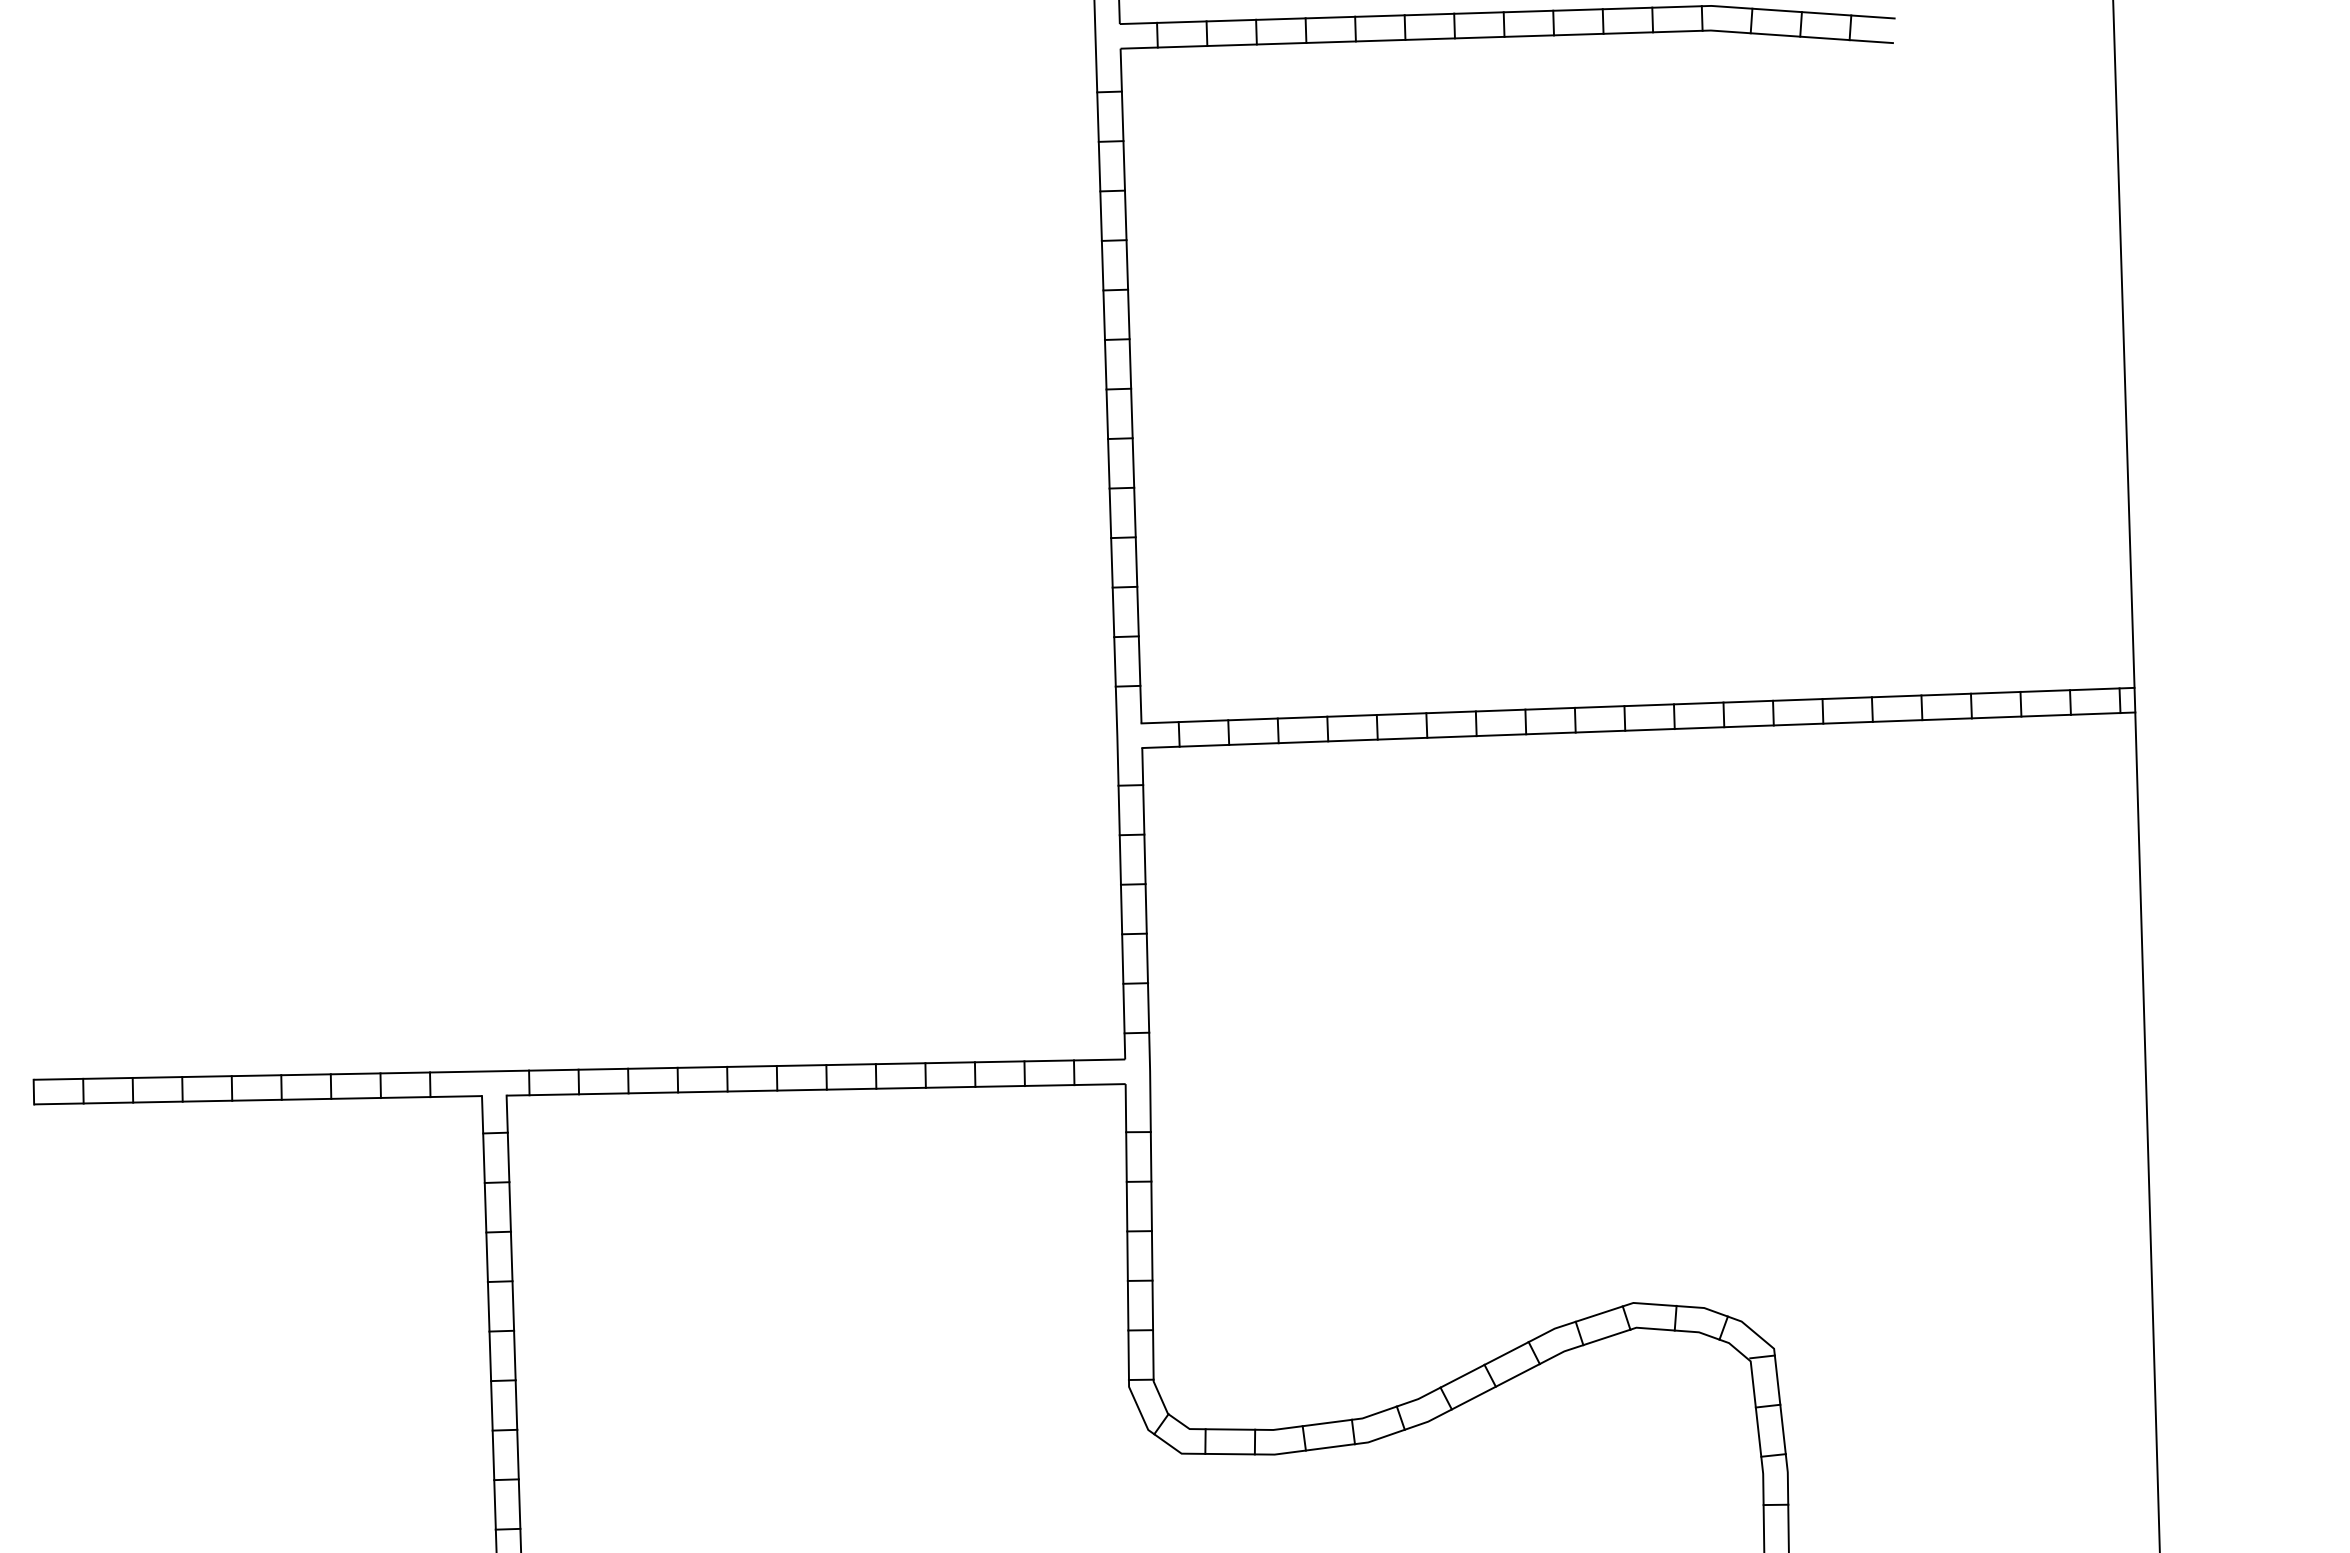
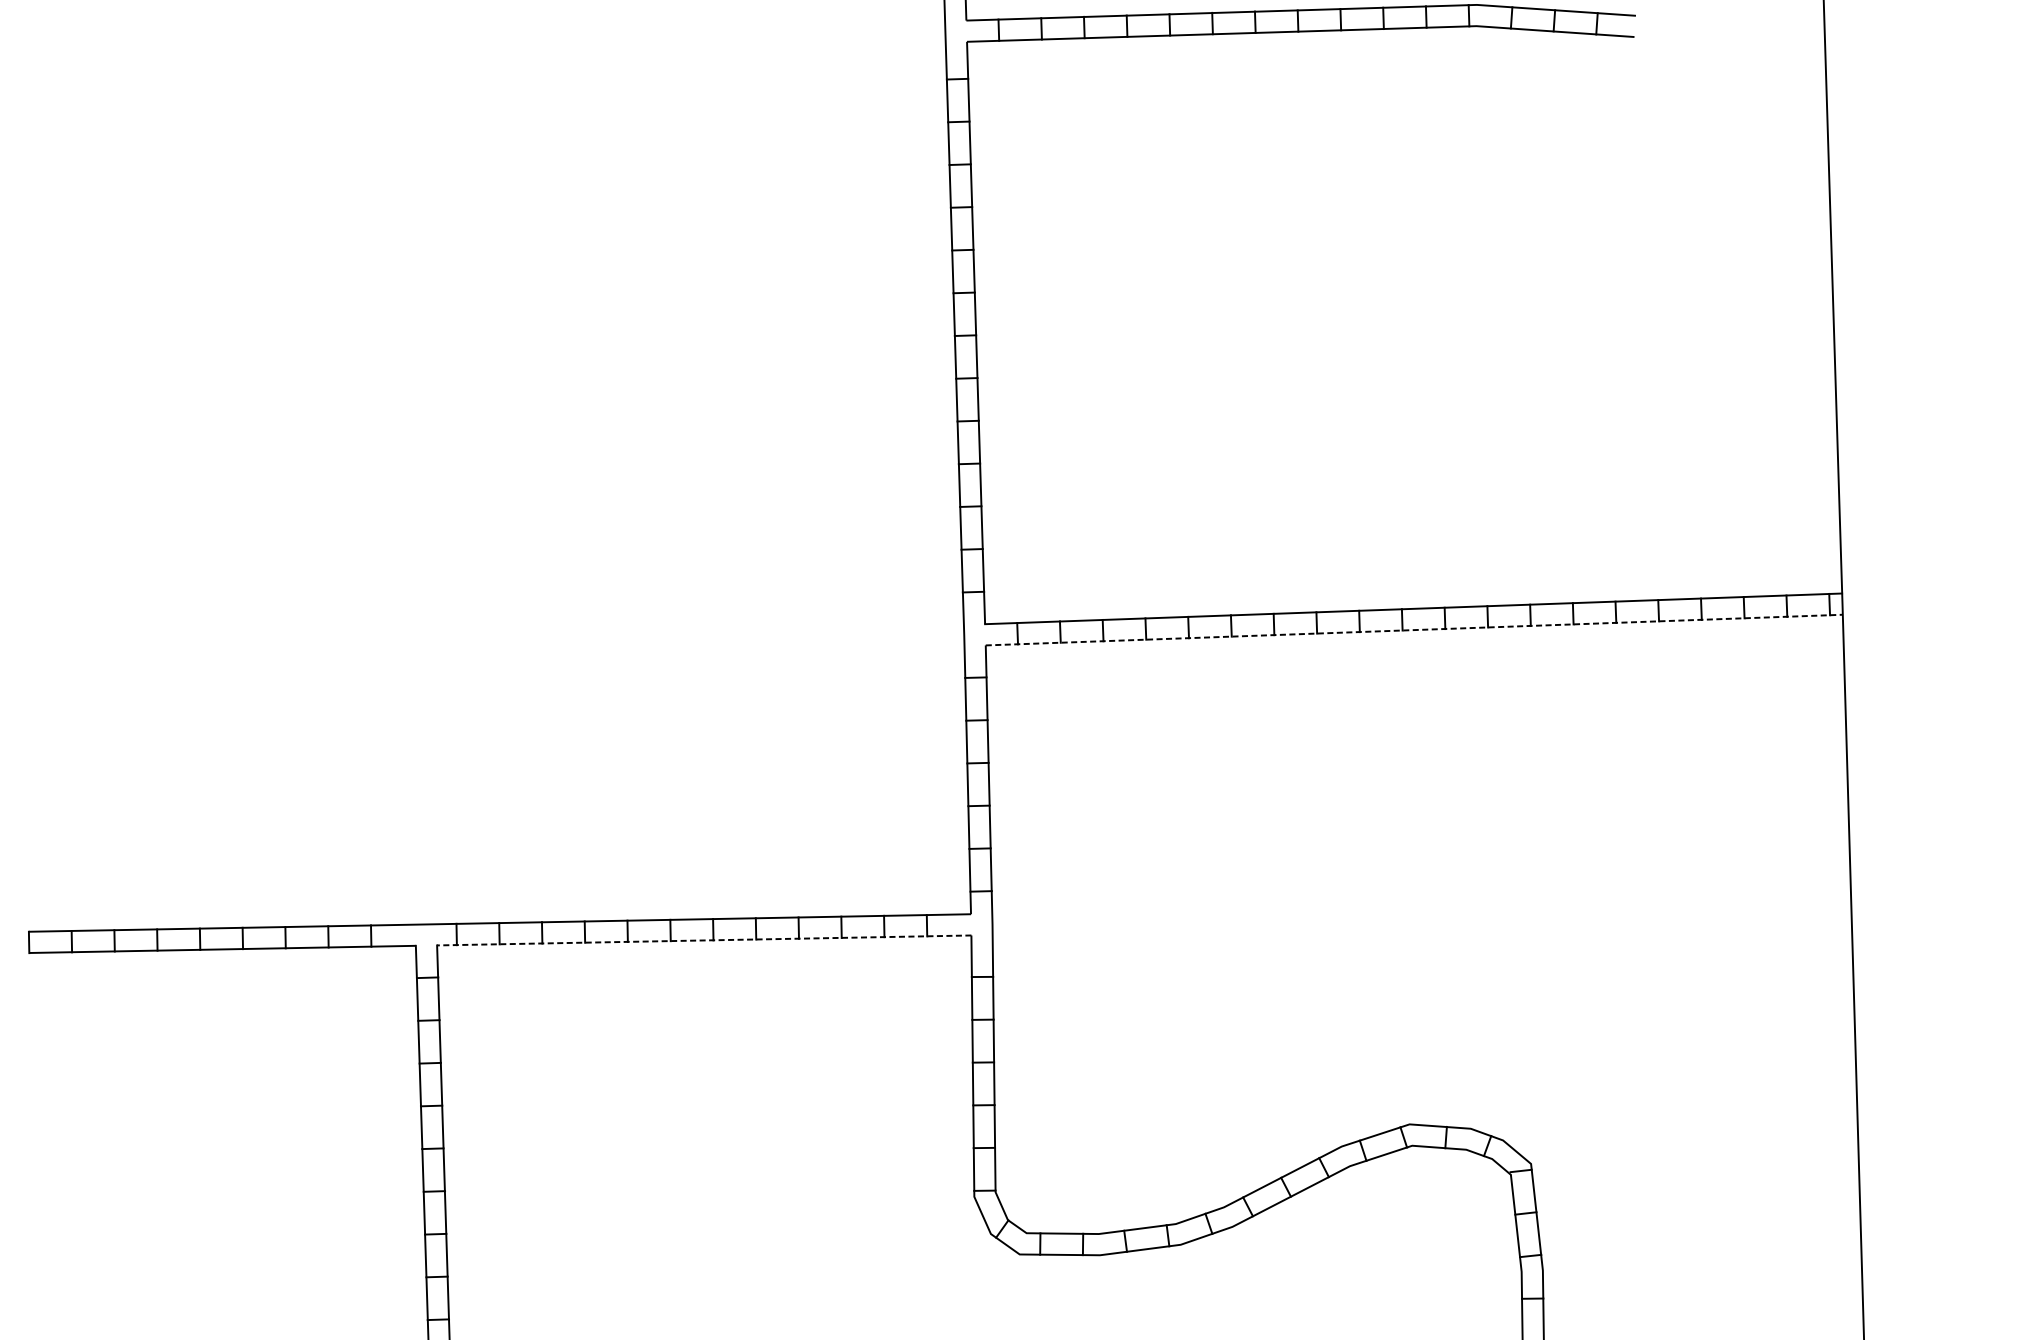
line: (1638, 730) -> (1414, 630), solid -> dashed
line: (816, 1089) -> (704, 940), solid -> dashed

